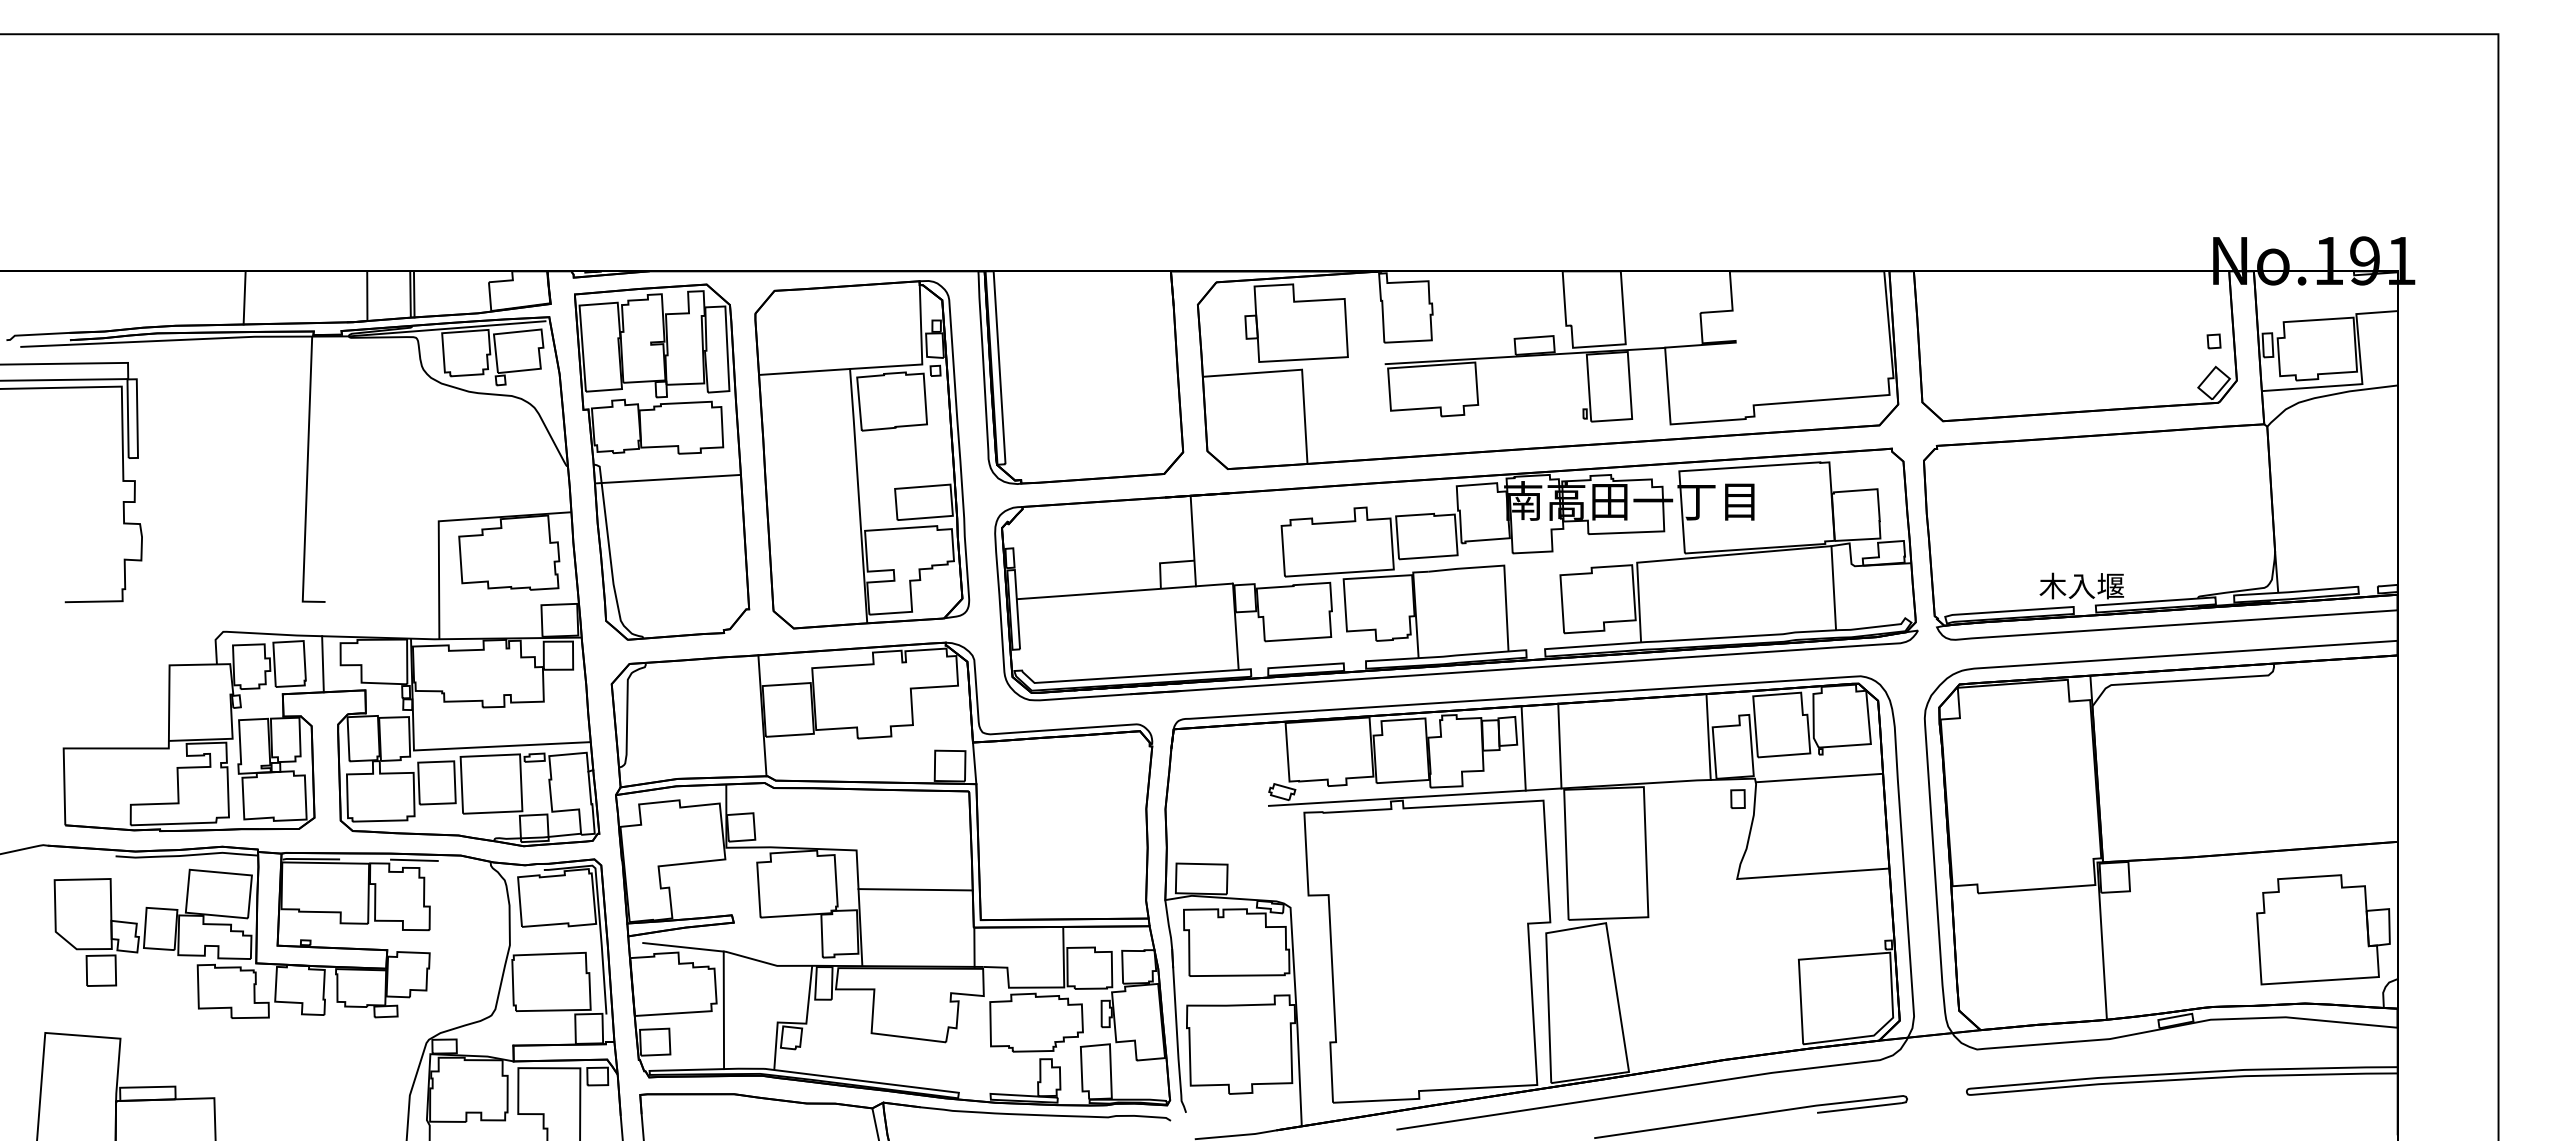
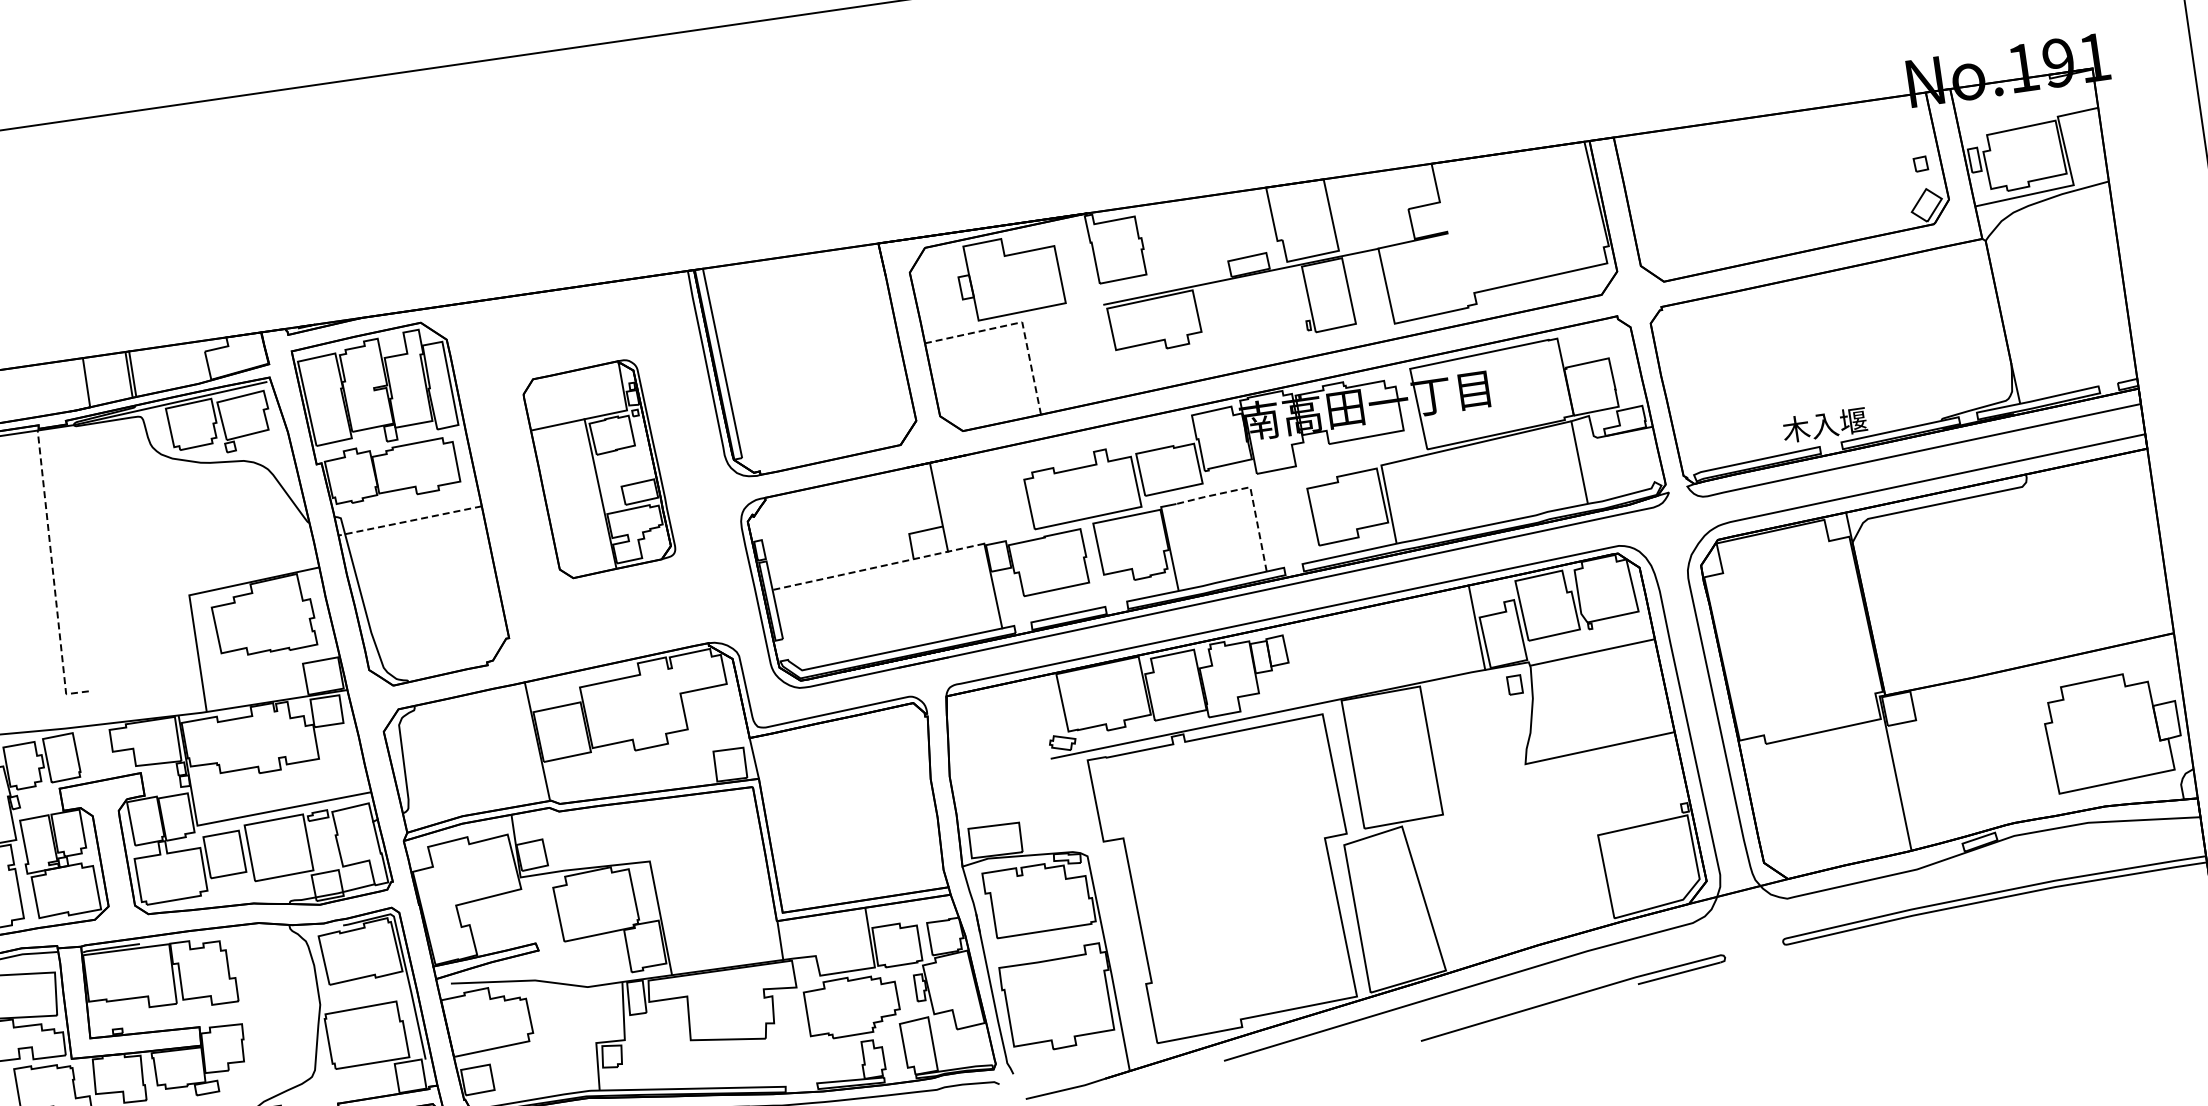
line: (1300, 369) -> (1020, 322), solid -> dashed
part: (862, 454) -> (599, 468), size x0.6
line: (667, 479) -> (409, 521), solid -> dashed
line: (307, 481) -> (53, 574), solid -> dashed
line: (1504, 568) -> (1250, 490), solid -> dashed
line: (1123, 591) -> (877, 567), solid -> dashed
line: (322, 664) -> (94, 753), removed
line: (1559, 745) -> (1330, 657), removed
line: (1523, 748) -> (1295, 665), removed
line: (414, 859) -> (213, 933), removed
line: (915, 889) -> (713, 891), removed
line: (723, 1010) -> (540, 1038), removed

